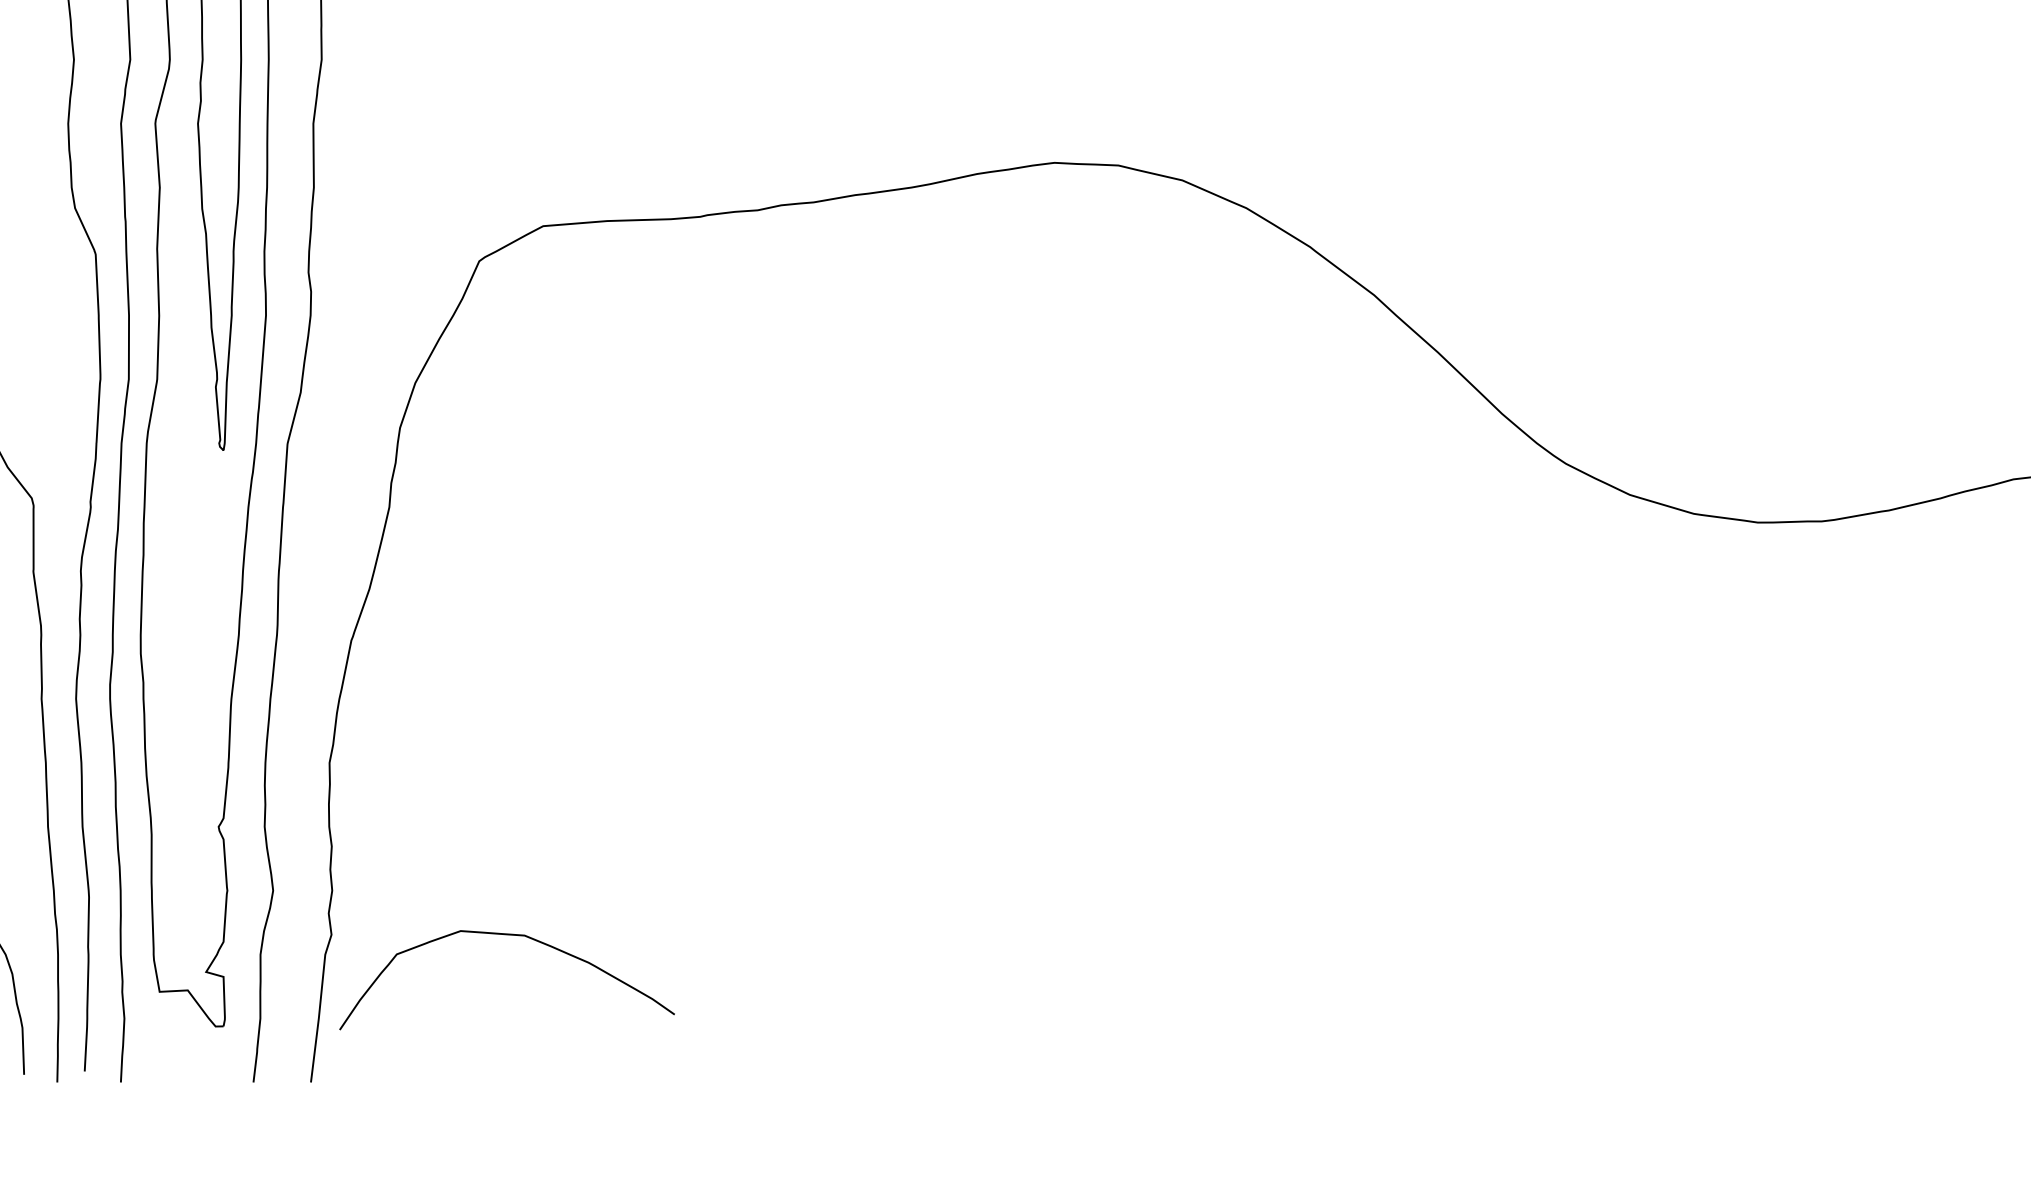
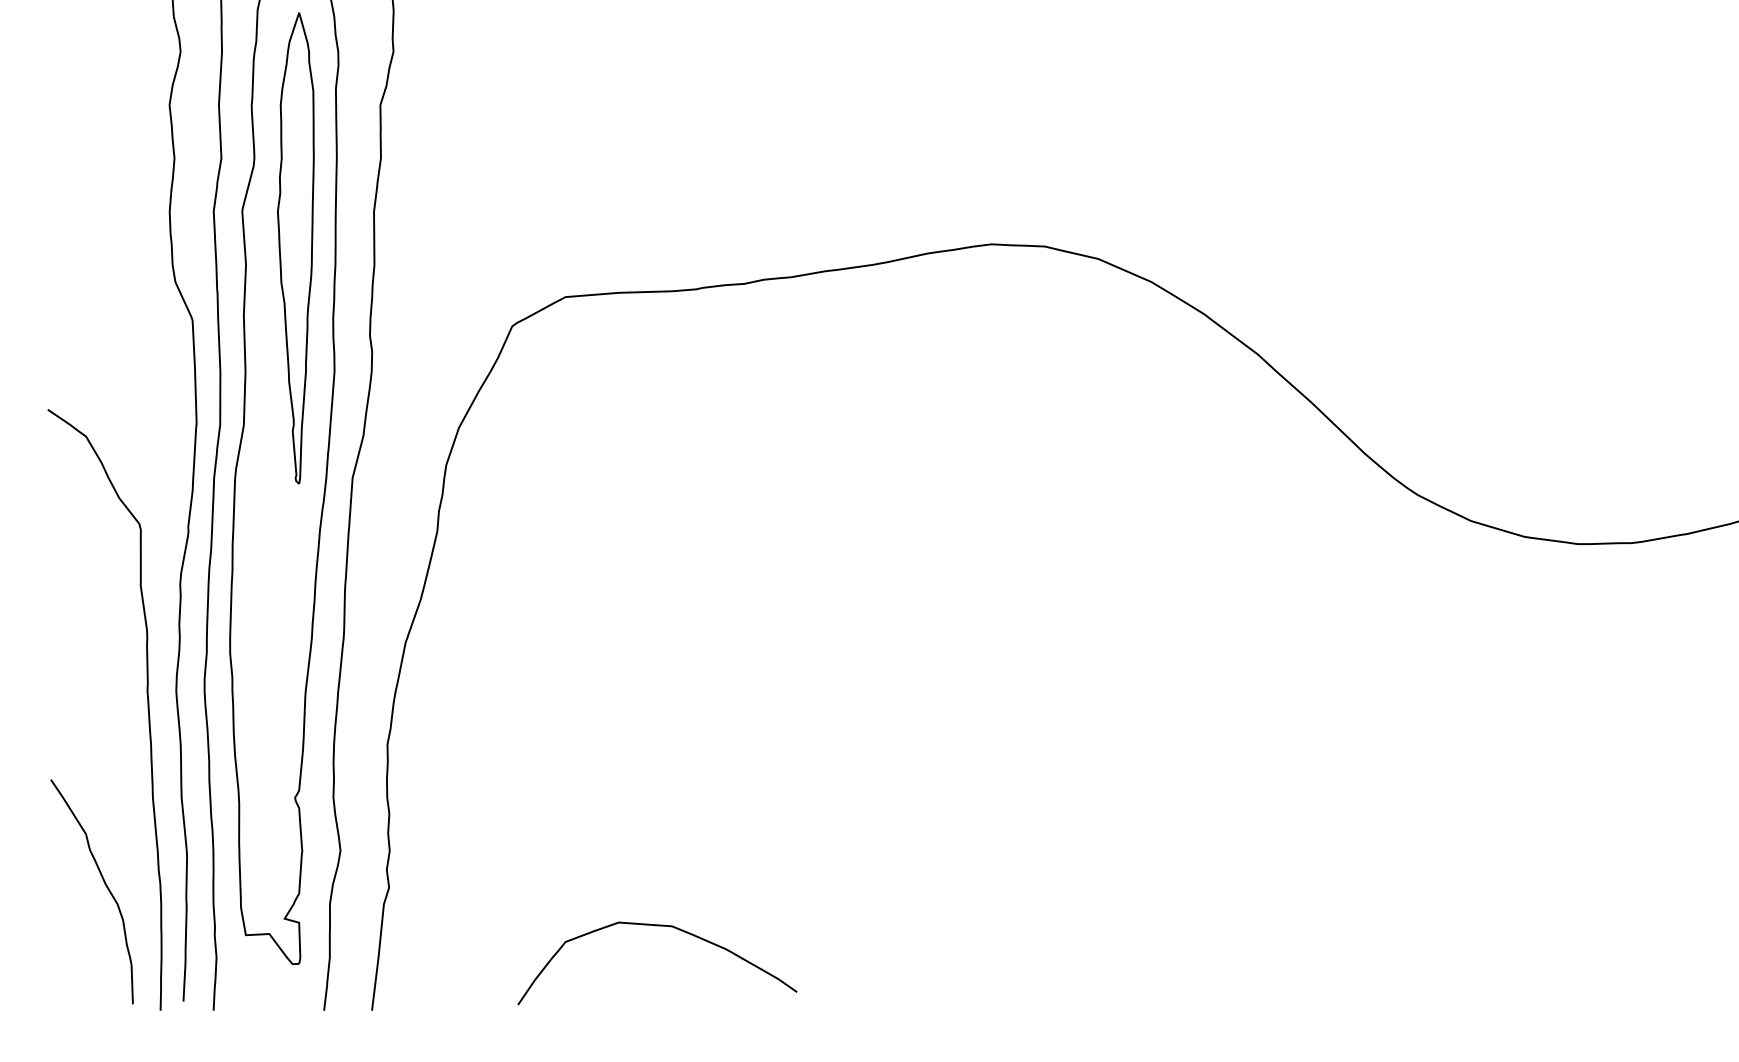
curve: (507, 935) -> (657, 926), moved

